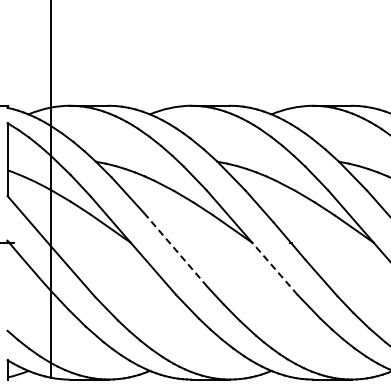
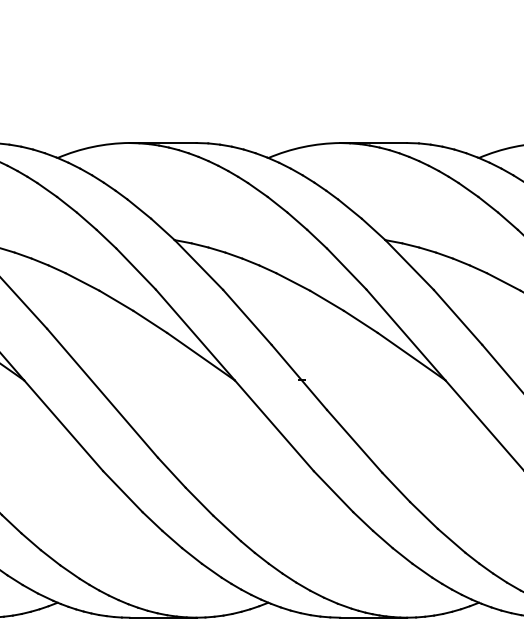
line: (176, 250) -> (103, 393), dashed -> solid
line: (274, 268) -> (273, 425), dashed -> solid

